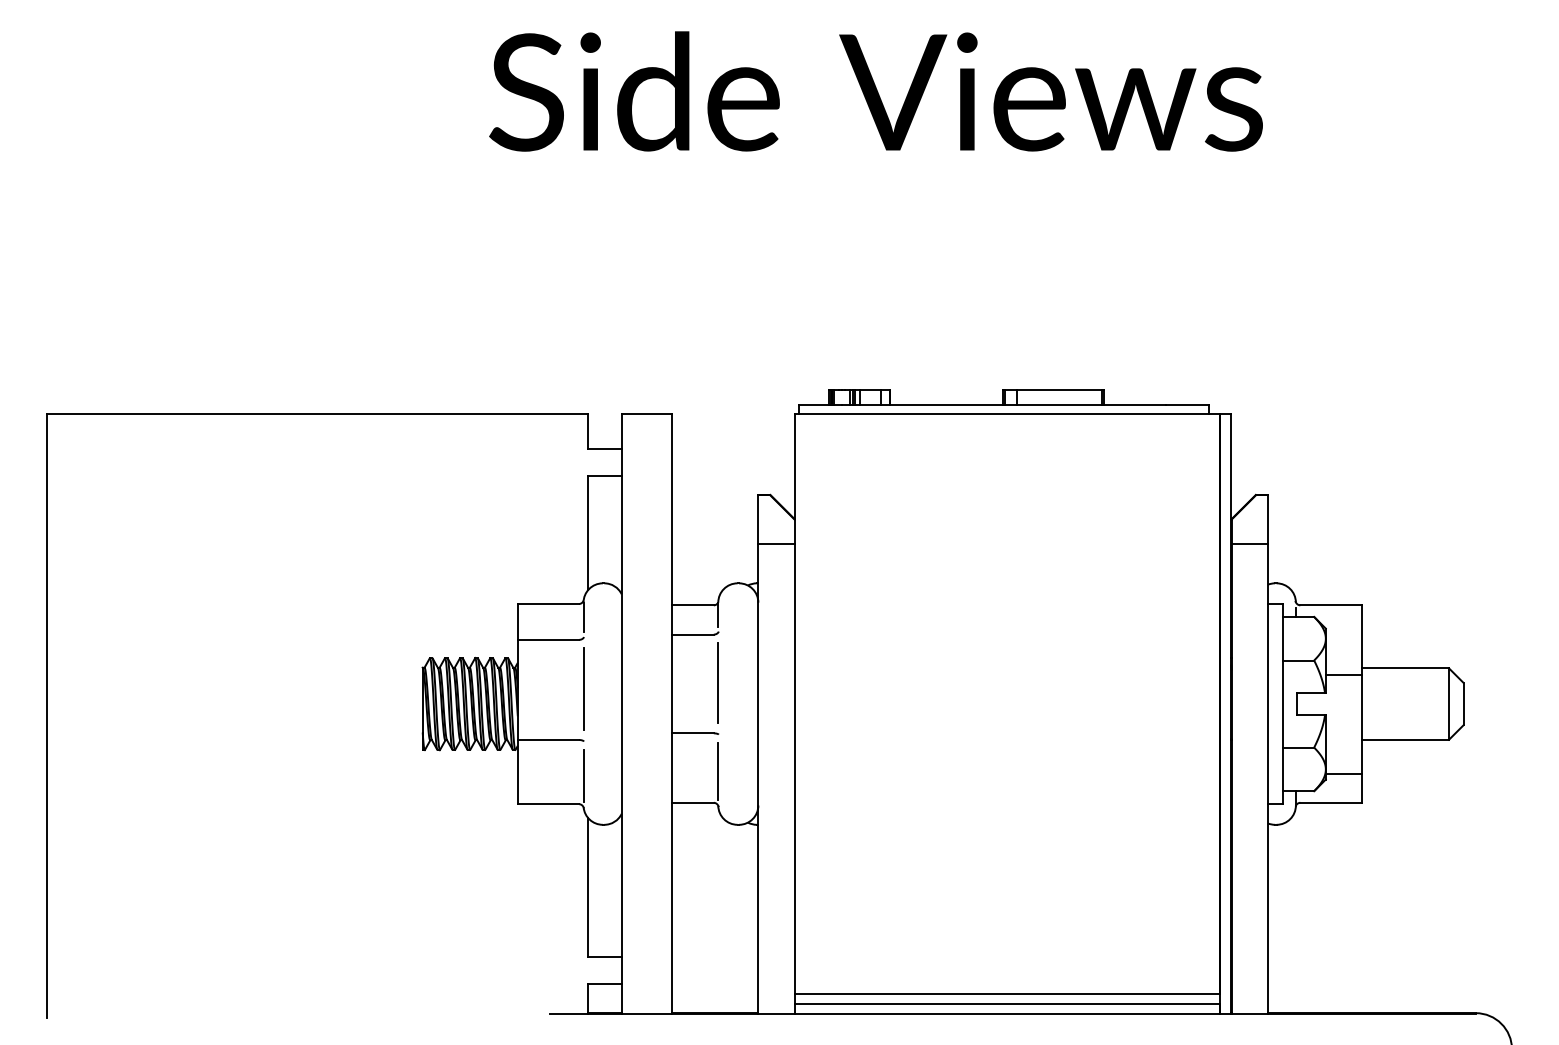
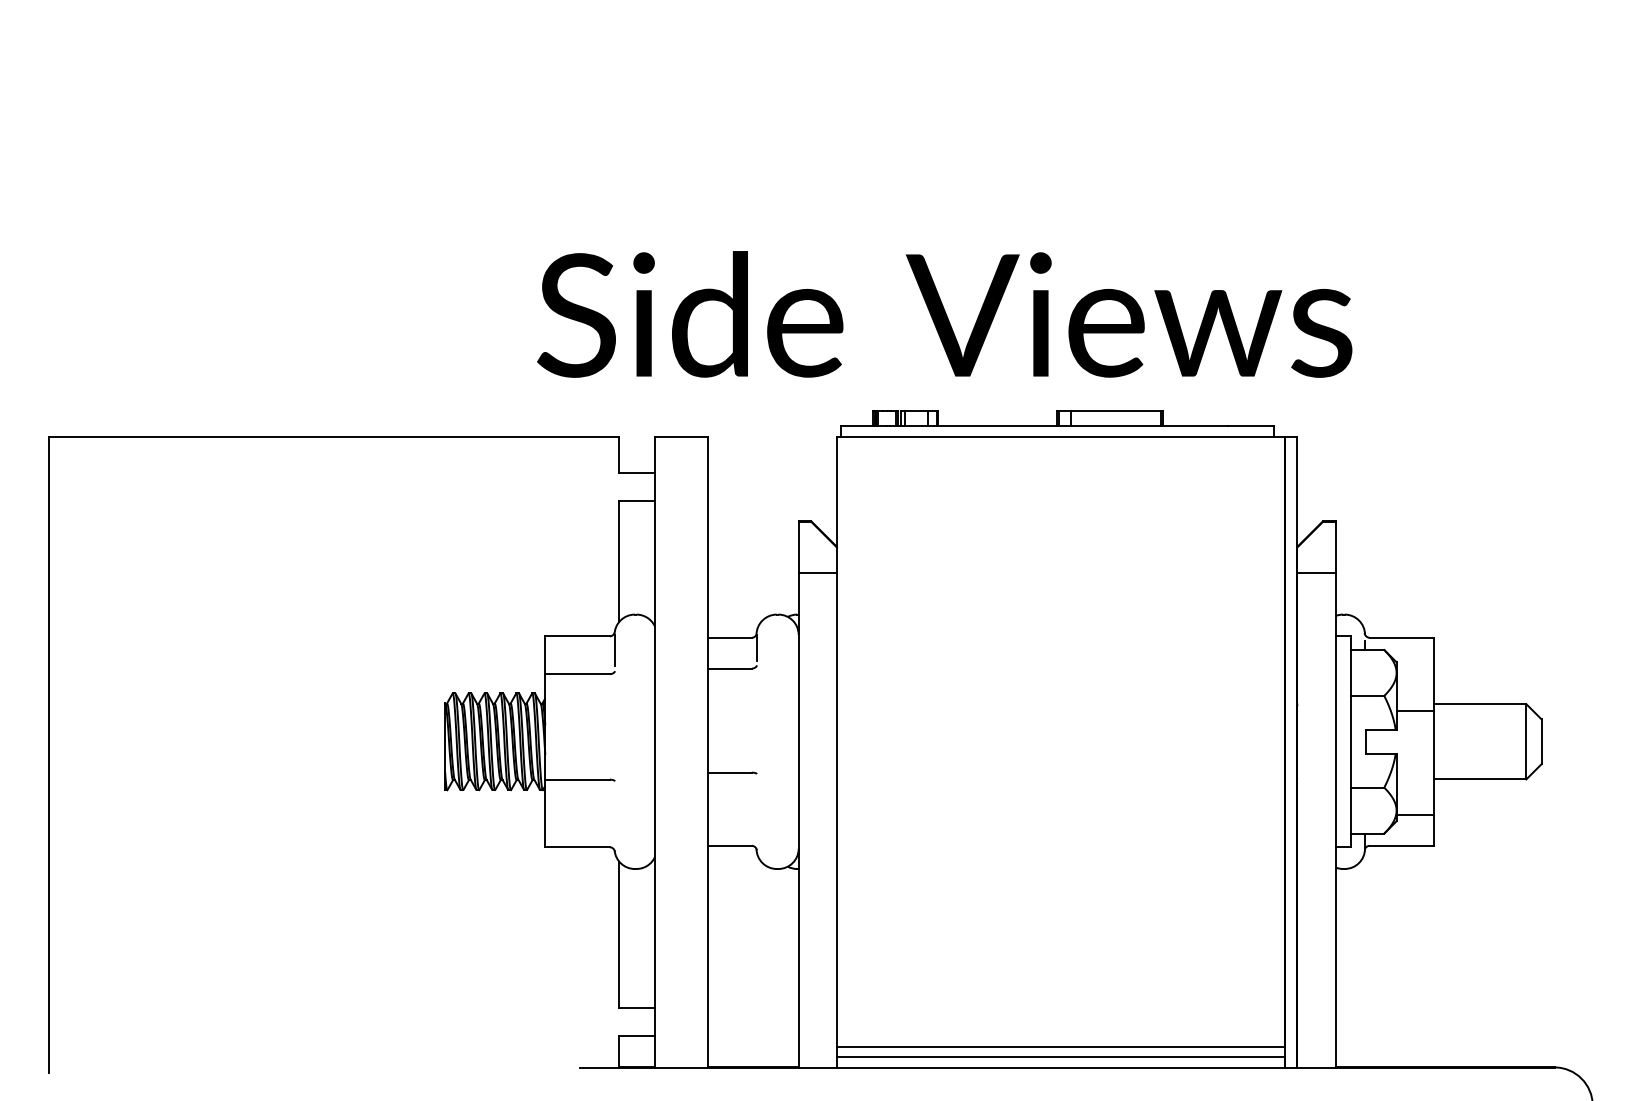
text: (875, 91) -> (944, 314), moved
line: (718, 682) -> (756, 719), removed
line: (583, 688) -> (614, 725), removed
line: (718, 771) -> (756, 812), removed
line: (583, 774) -> (614, 816), removed

